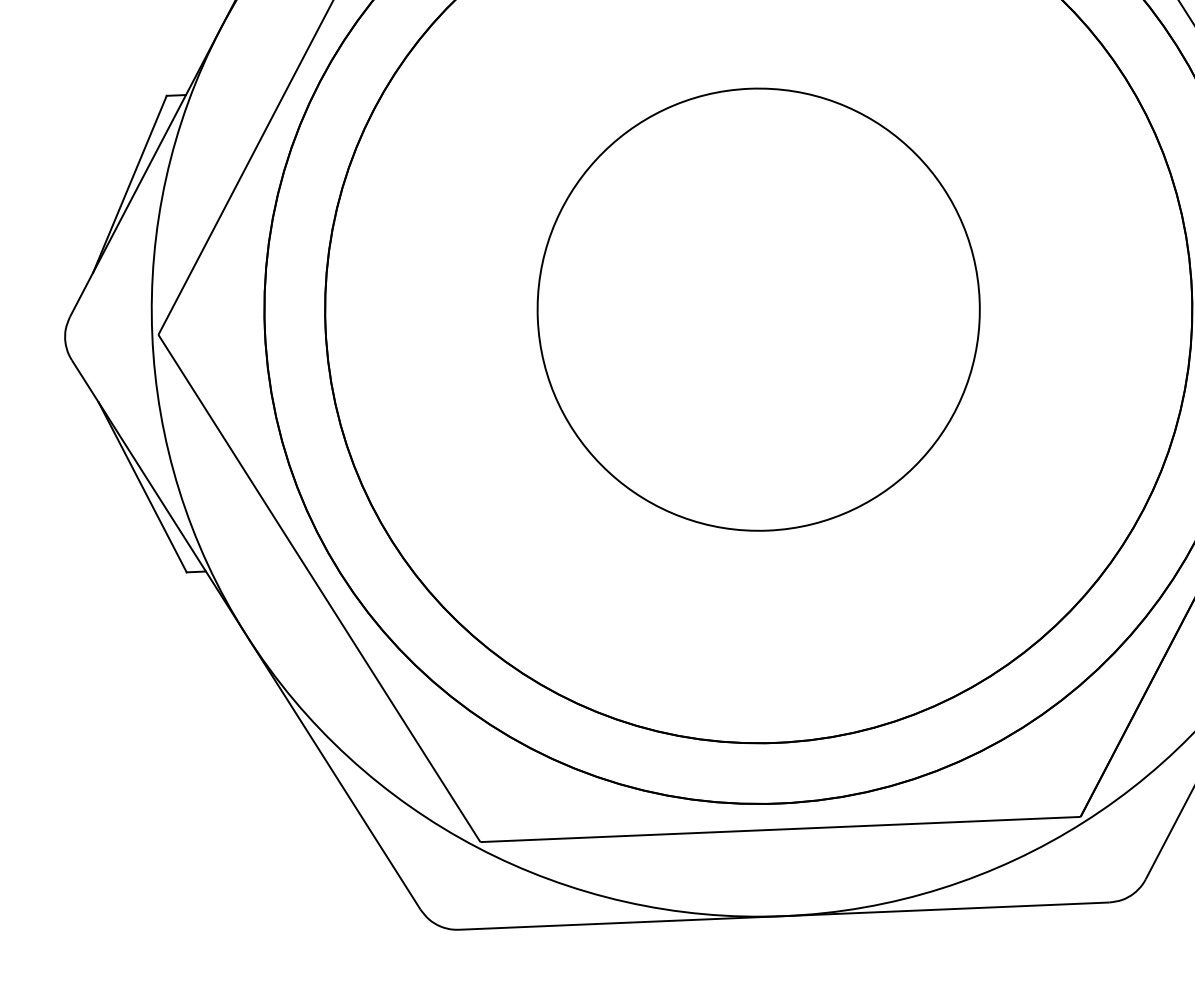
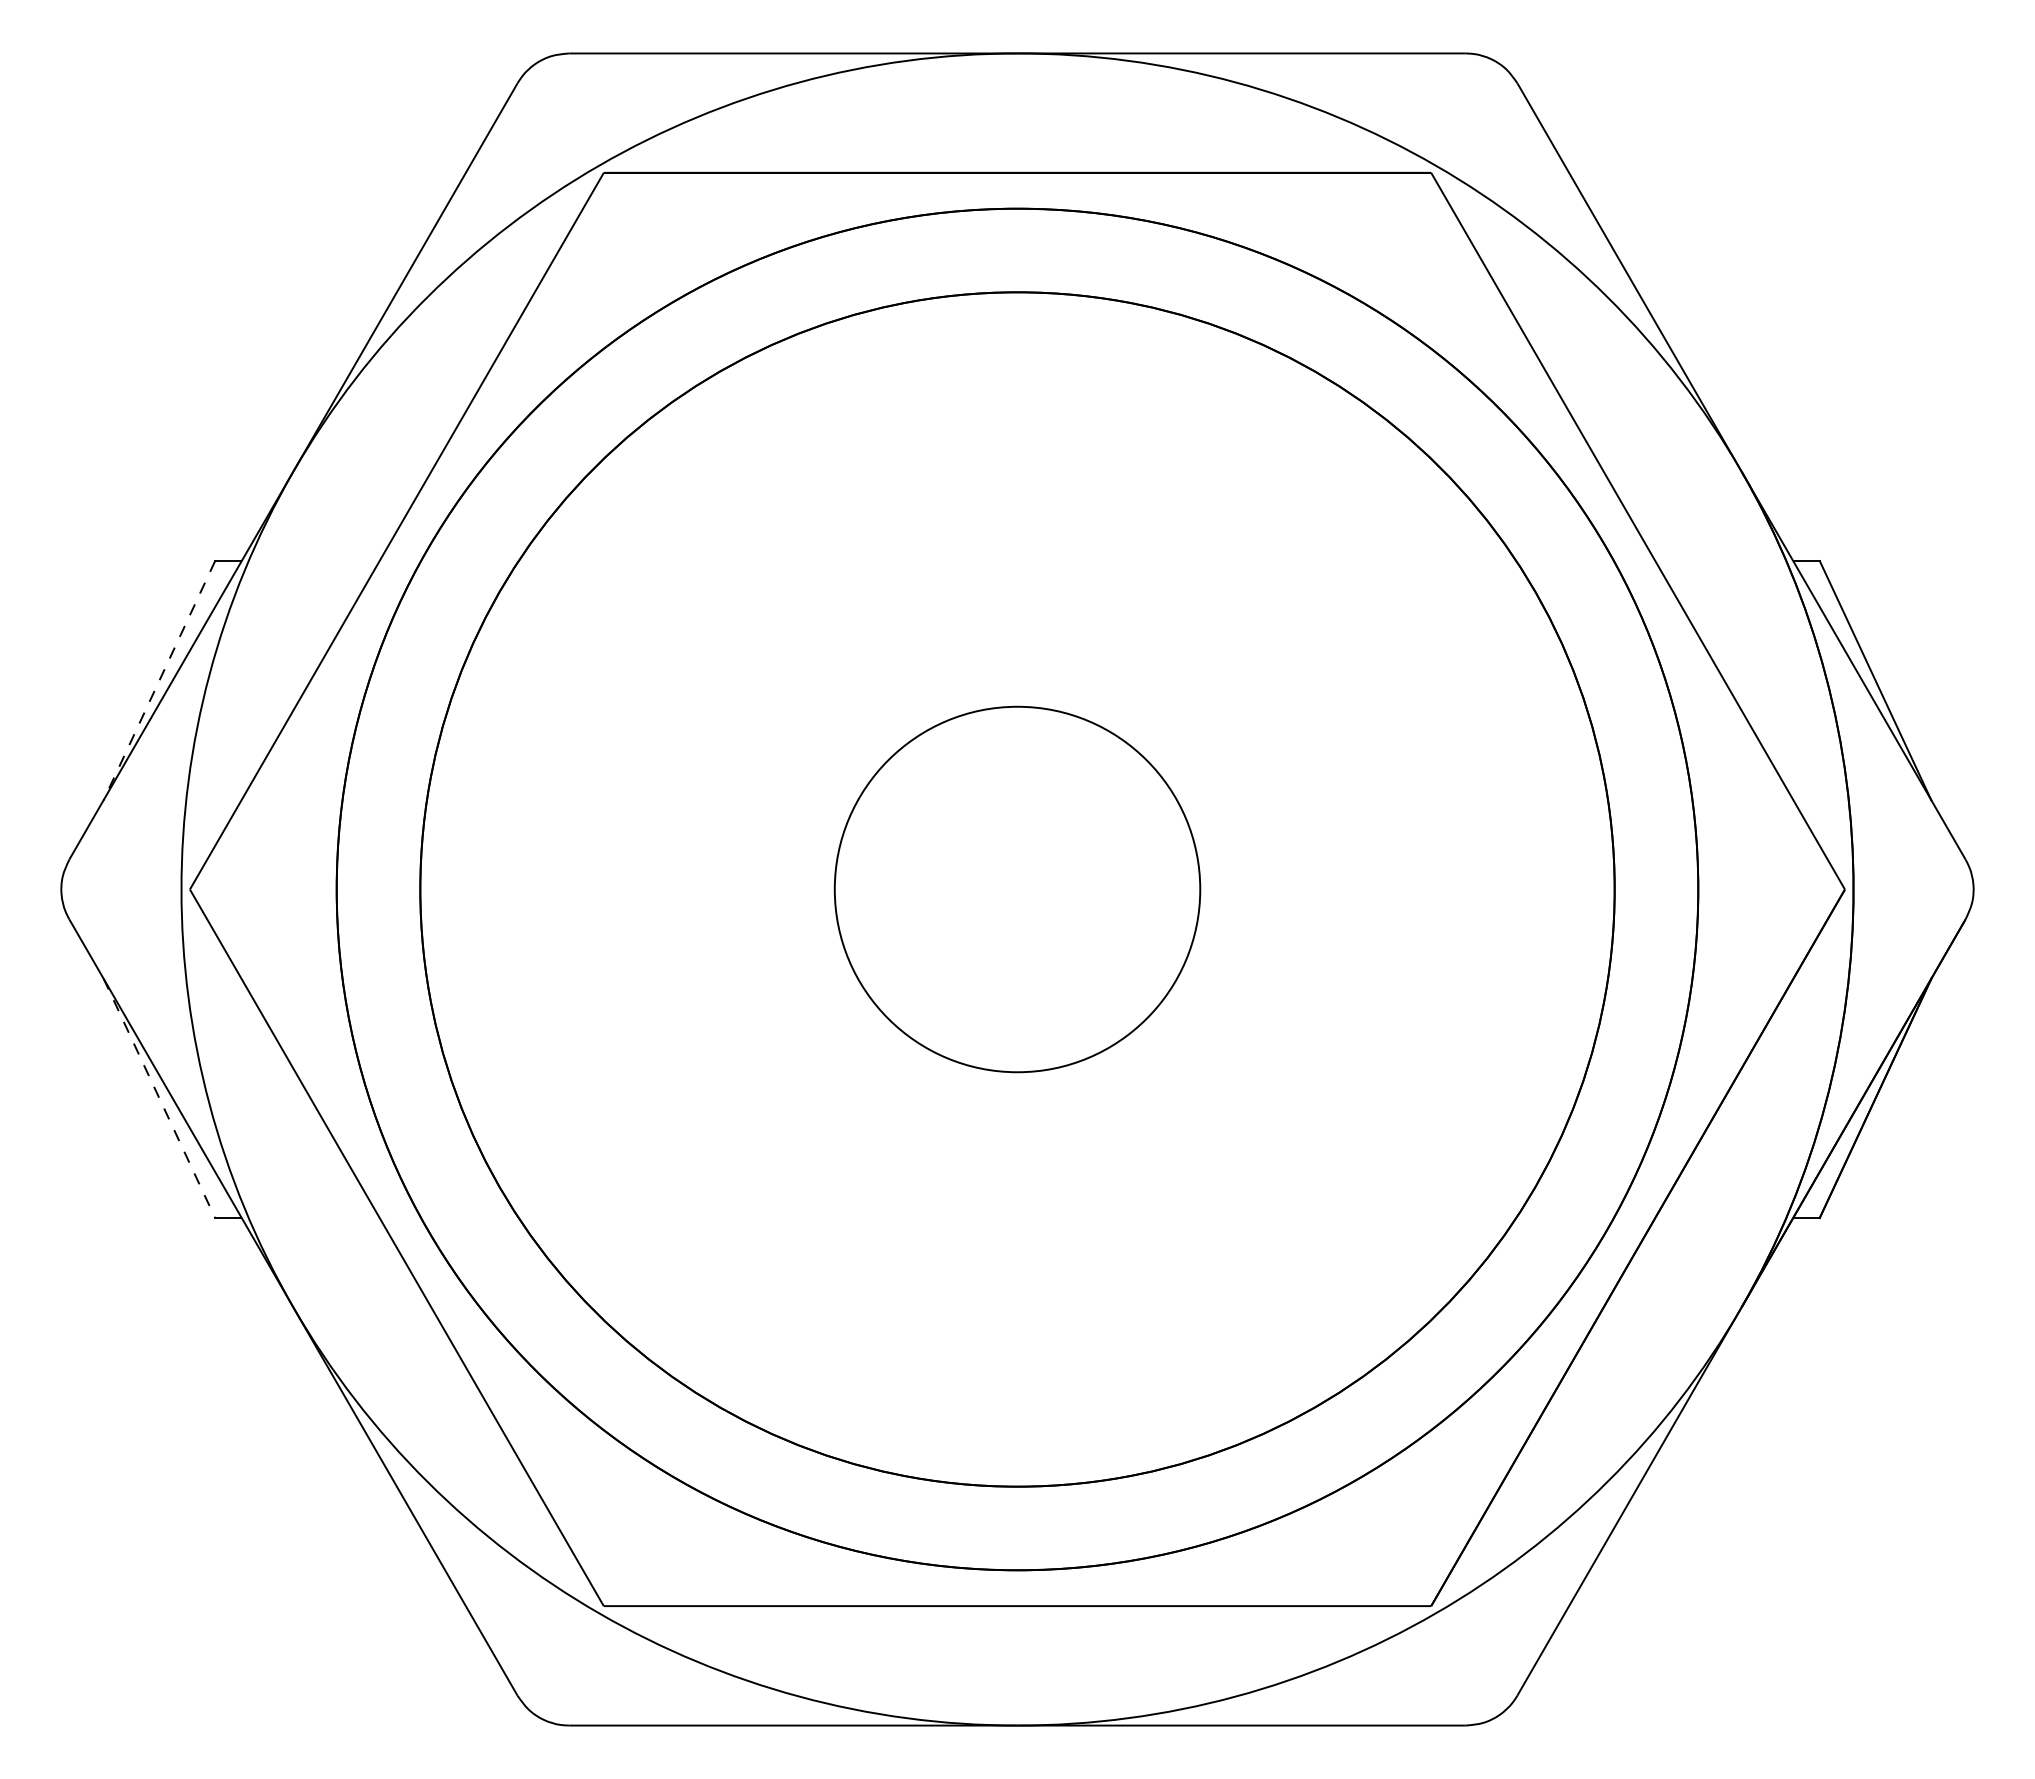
line: (130, 184) -> (159, 680), solid -> dashed
circle: (758, 309) -> (1017, 889), size x0.6
line: (142, 487) -> (159, 1098), solid -> dashed

